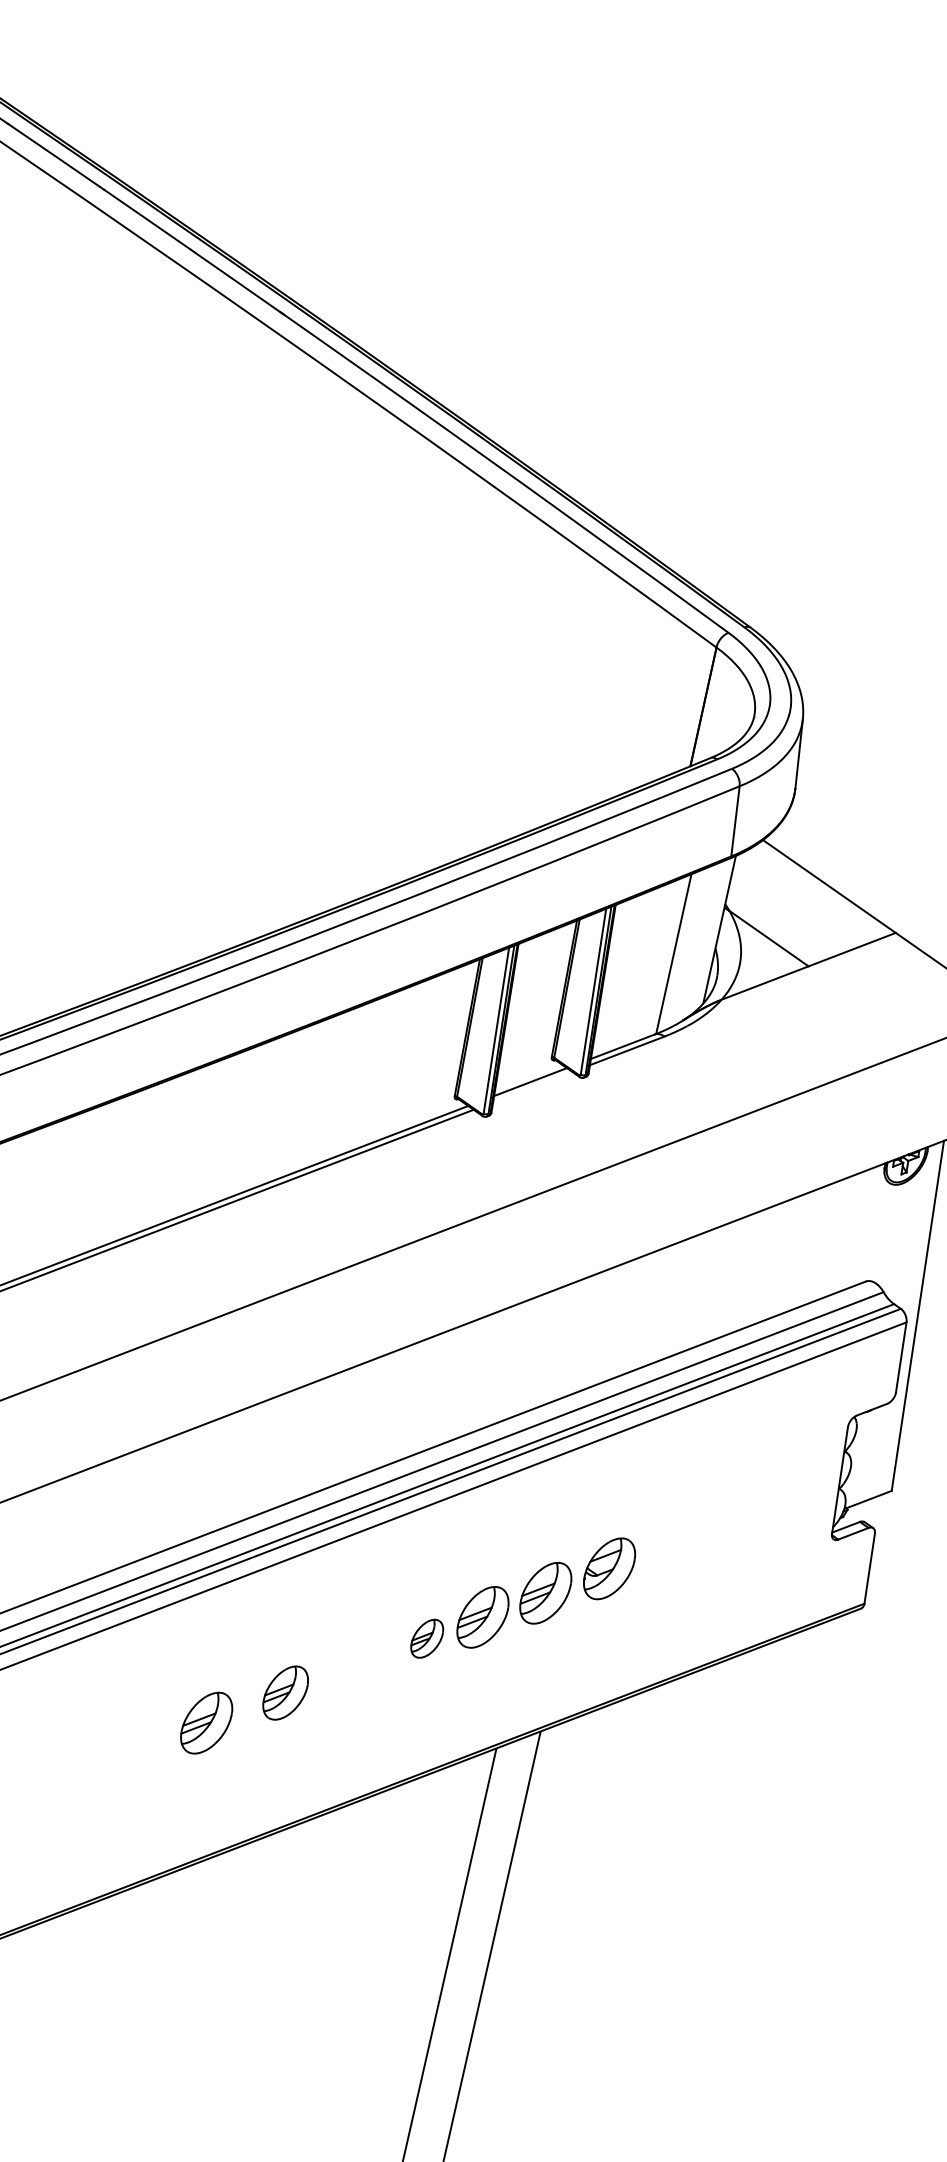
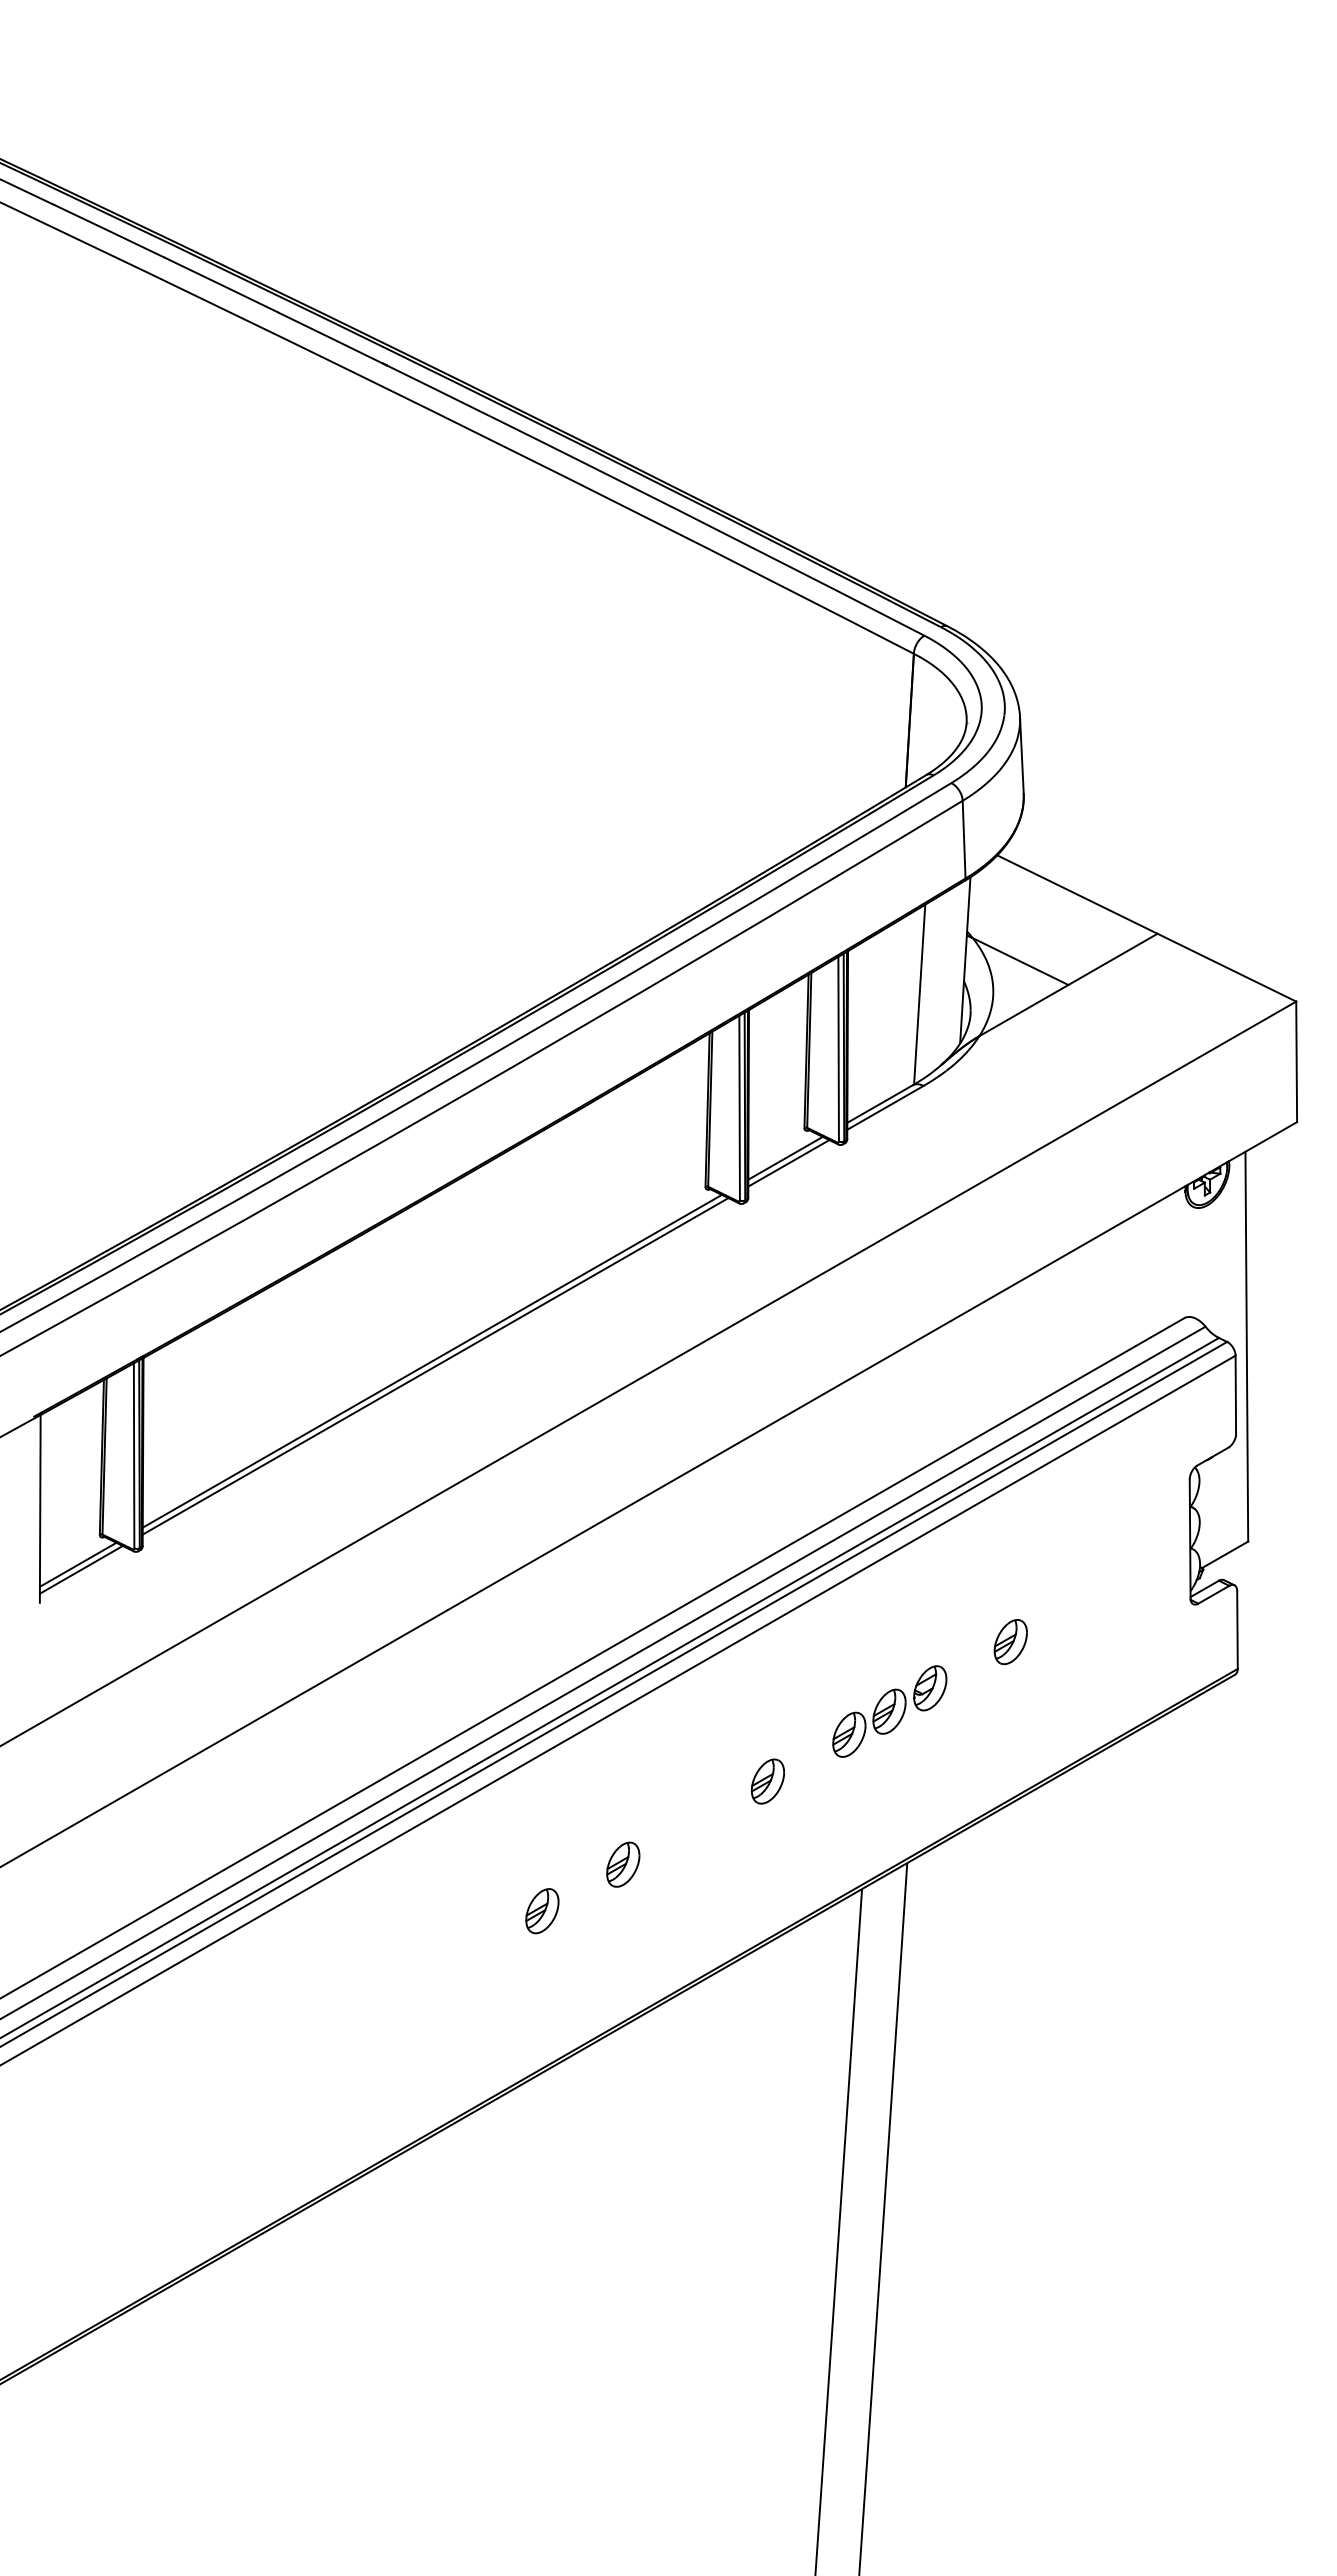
line: (532, 1087) -> (788, 1163), added
part: (664, 1547) -> (1010, 1641), added
part: (546, 1592) -> (889, 1711), size x0.62
part: (285, 1692) -> (623, 1864), size x0.71
part: (206, 1723) -> (542, 1911), size x0.62

